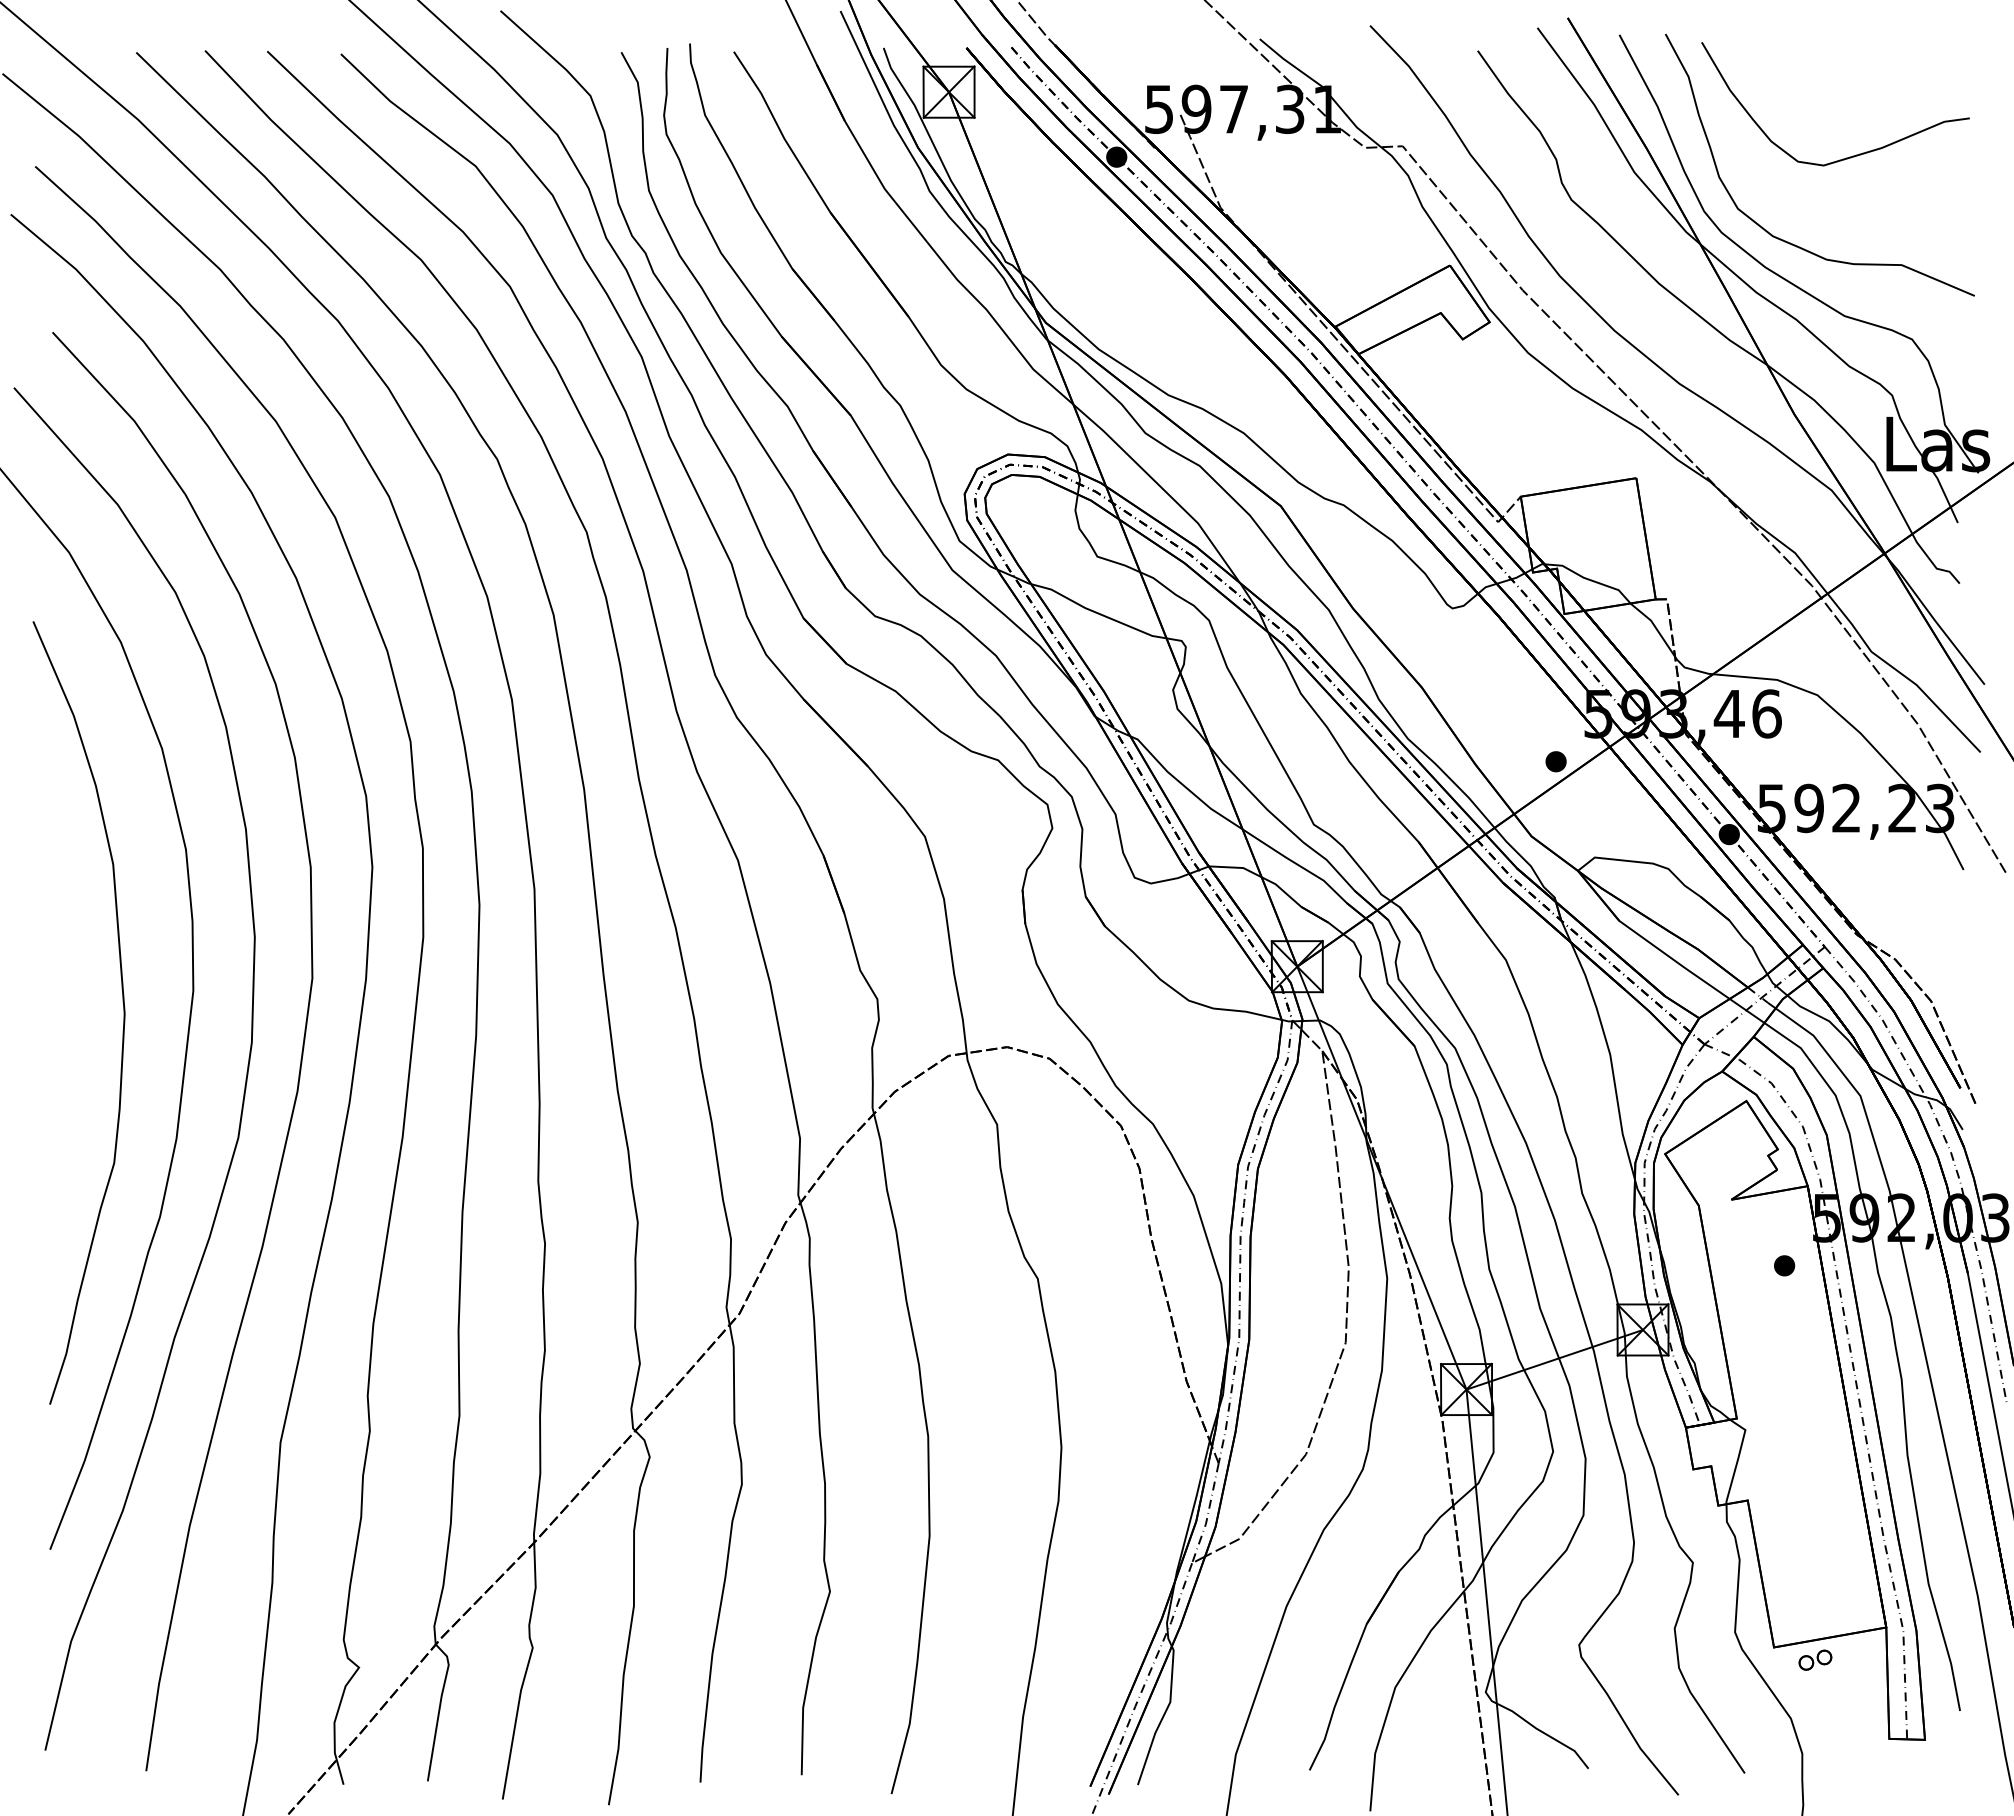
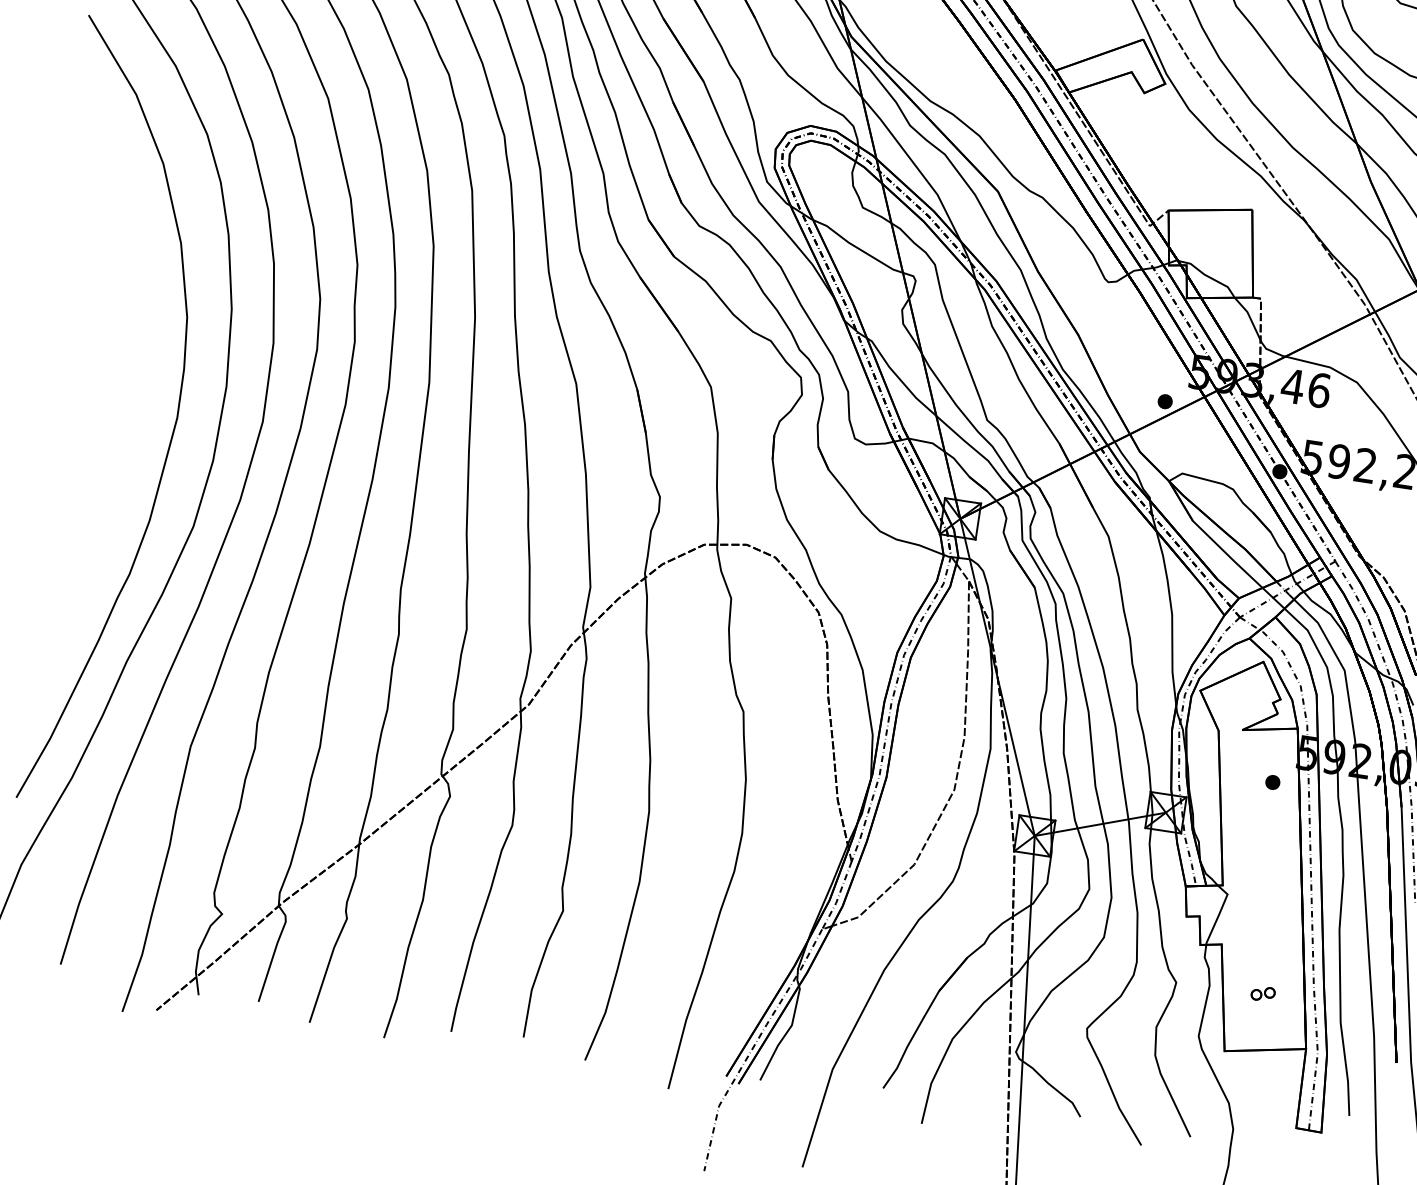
curve: (123, 1012) -> (125, 425), removed
part: (1815, 1659) -> (1263, 993), moved

